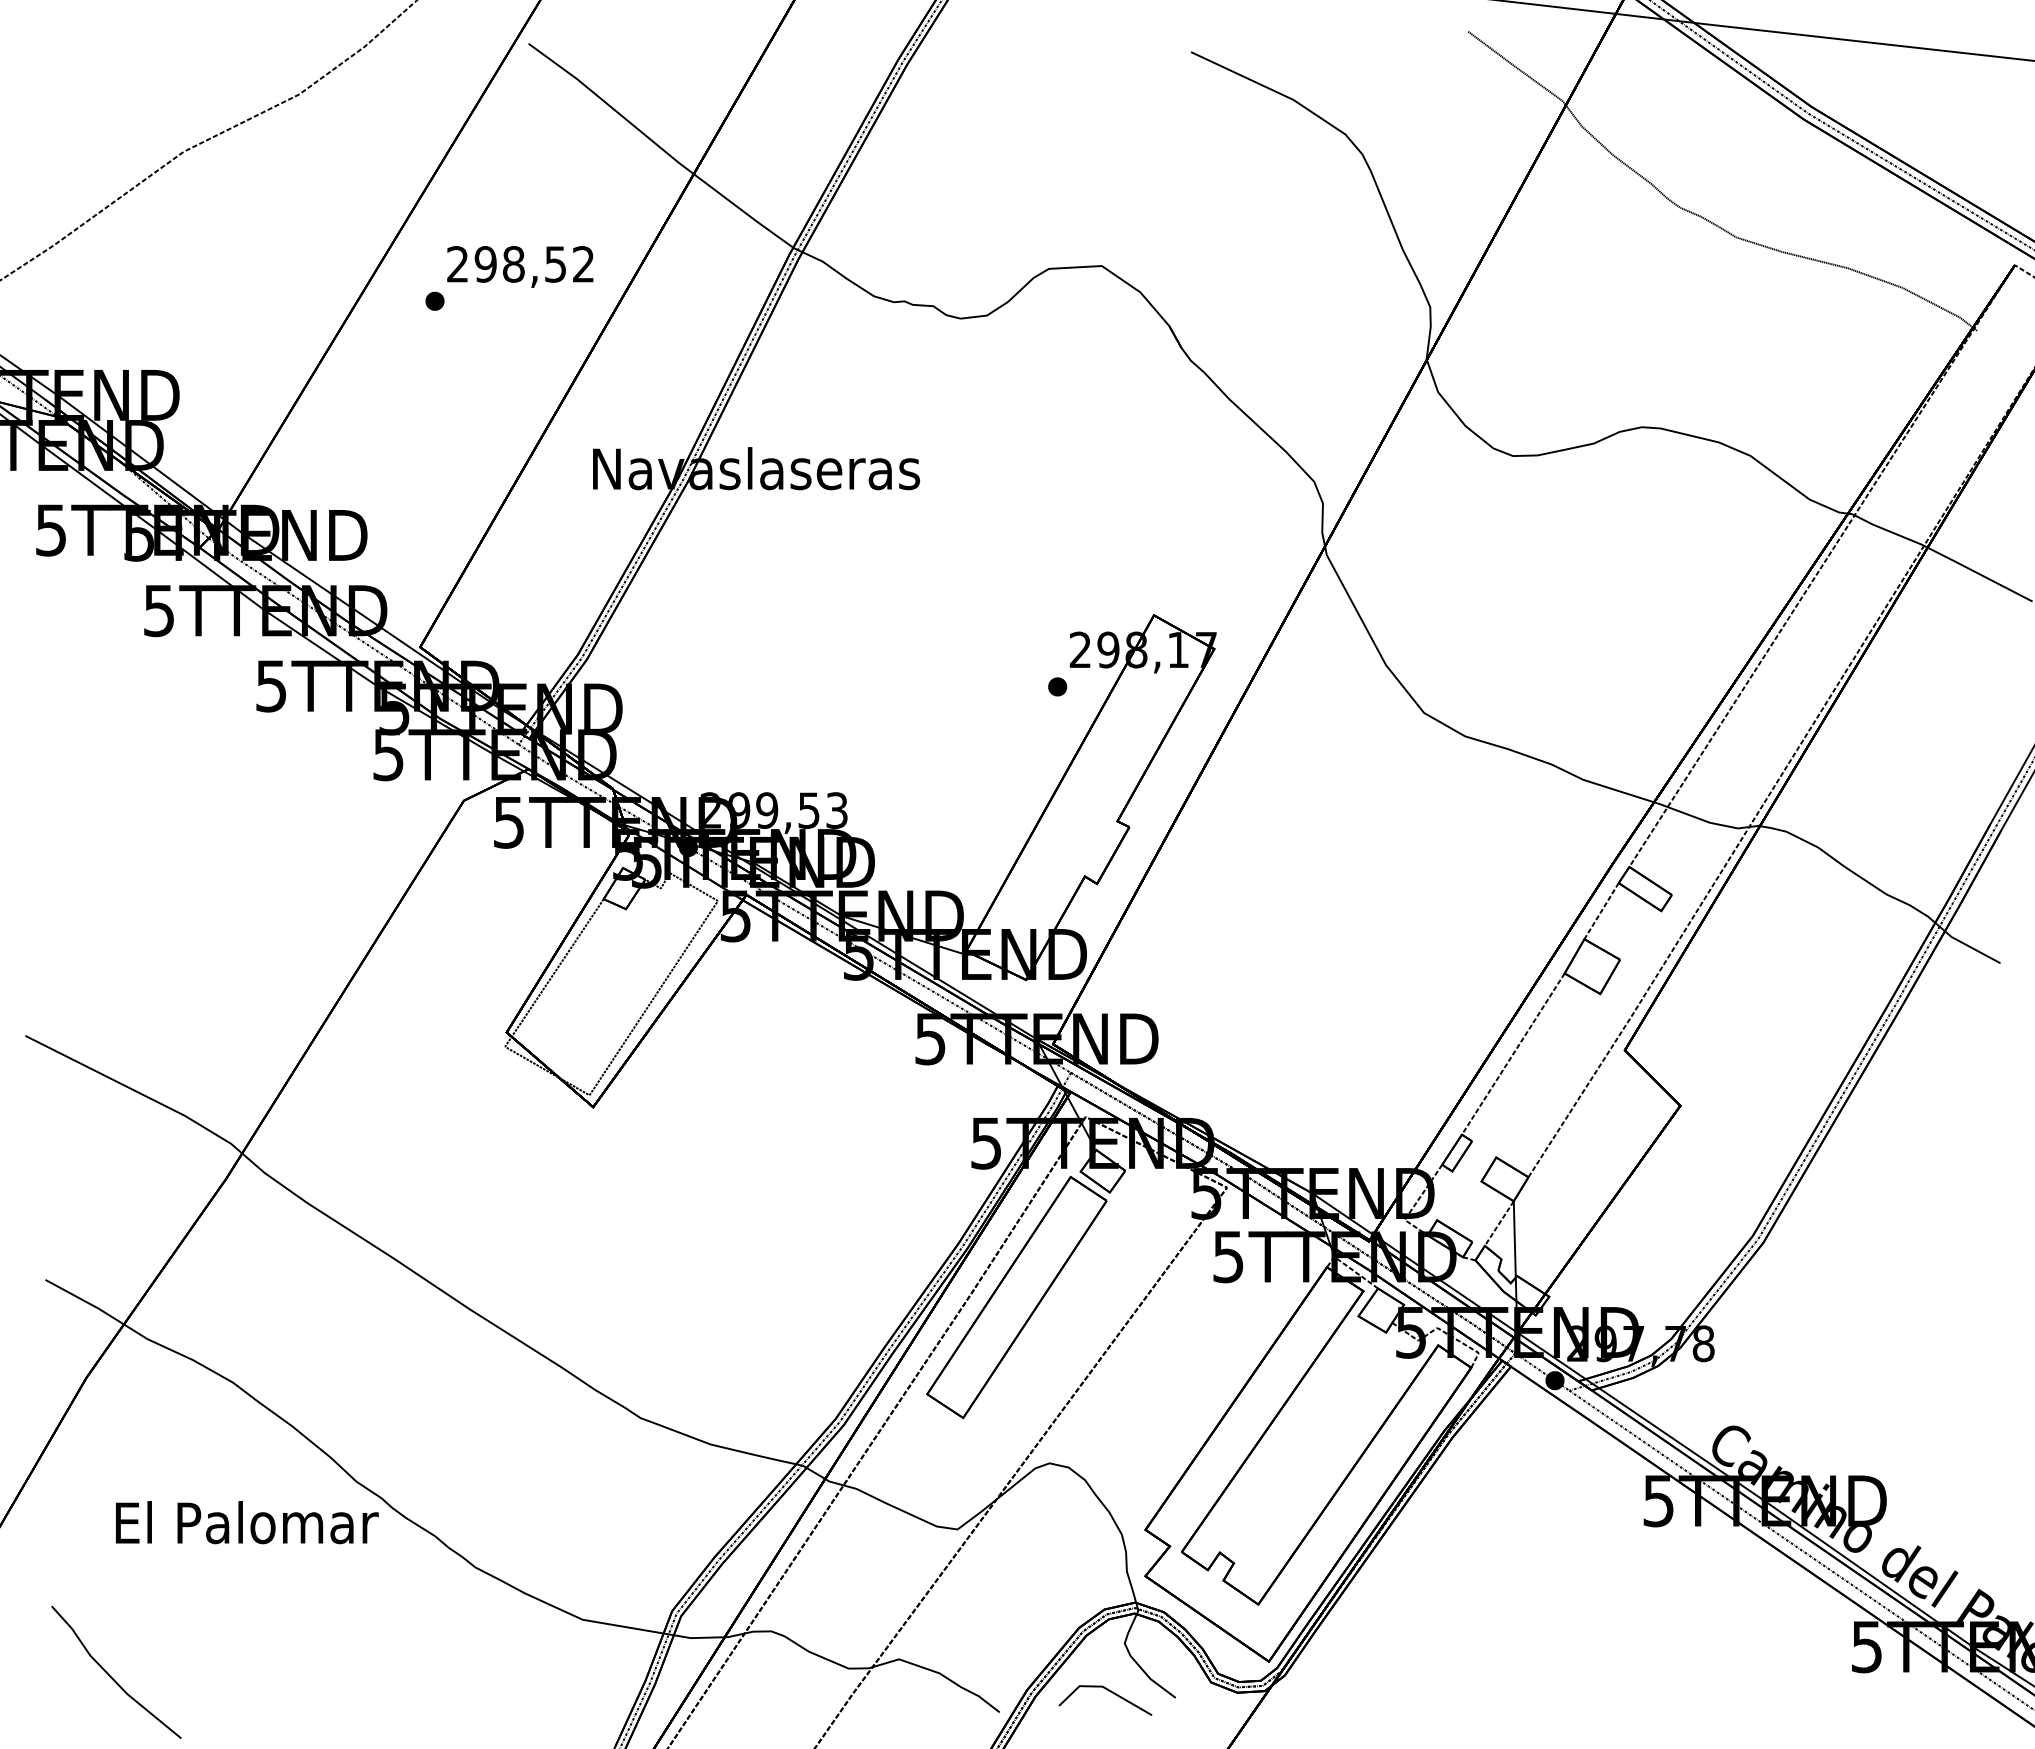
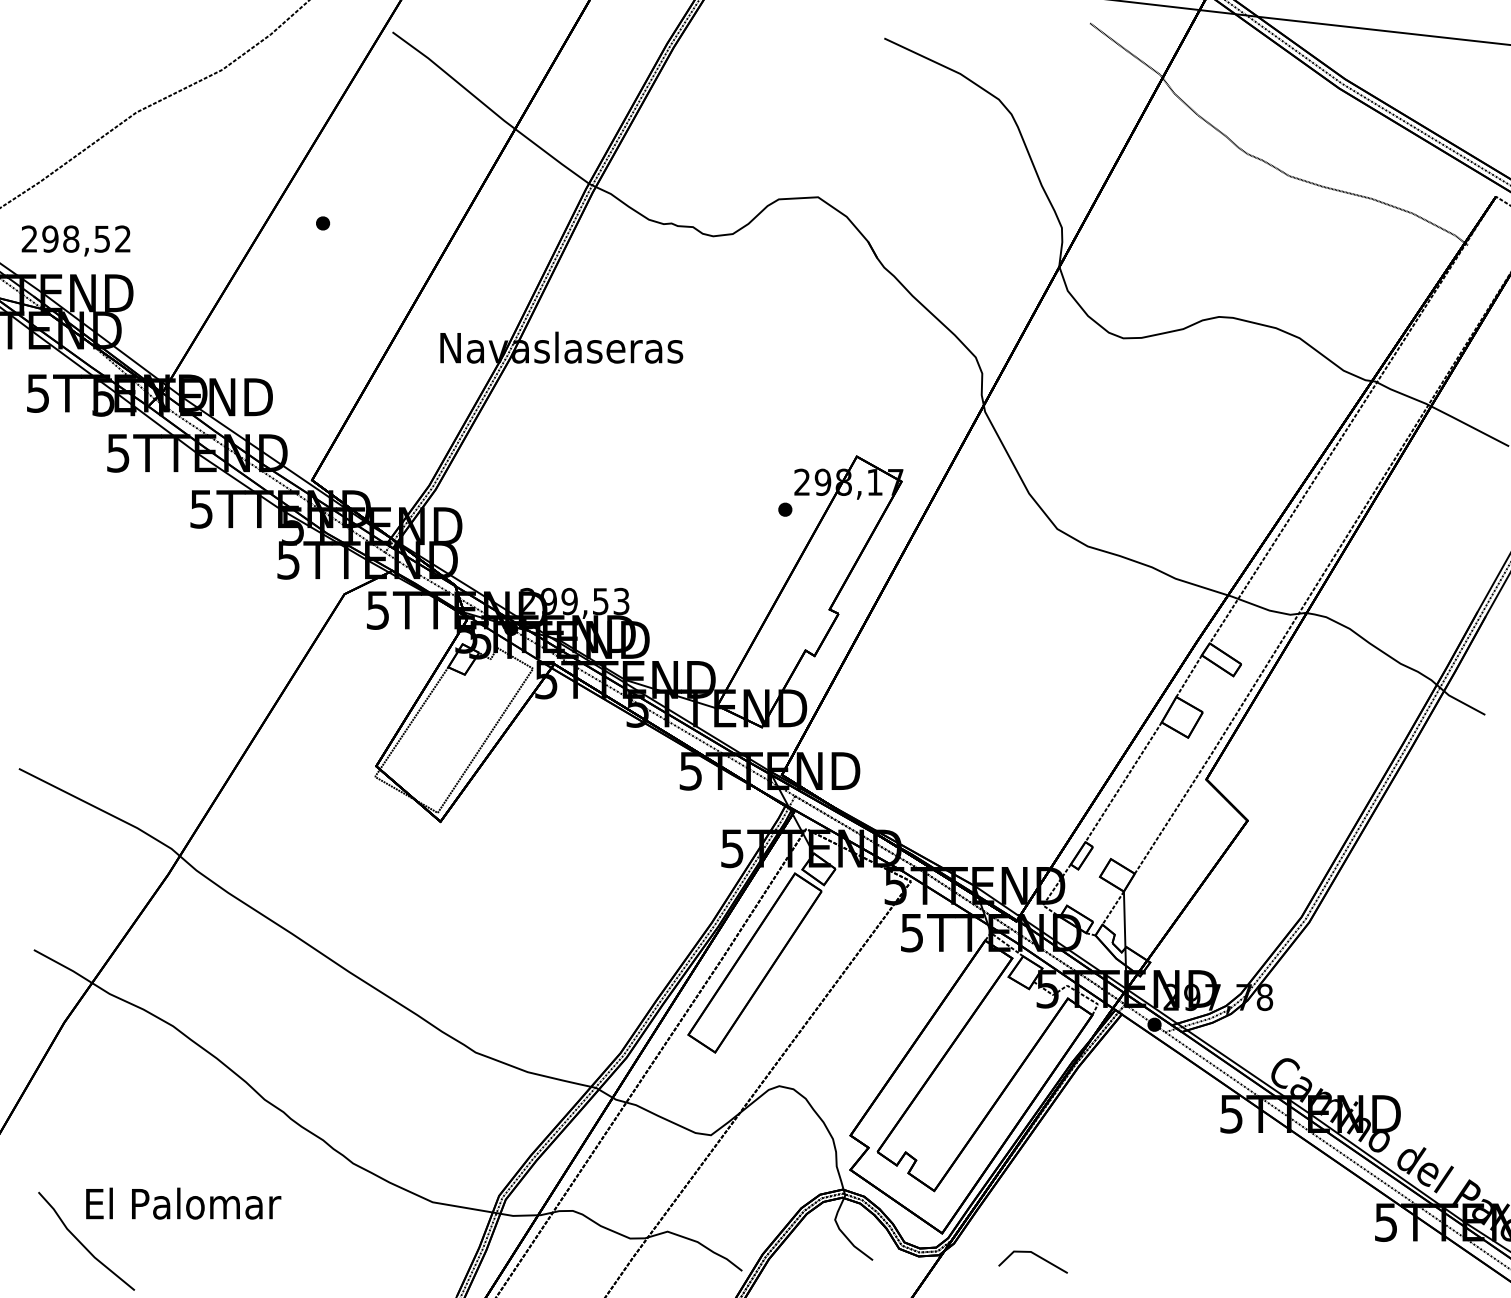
text: (520, 266) -> (76, 240), moved
text: (247, 1522) -> (183, 1203), moved
line: (1110, 1692) -> (1036, 1256), moved

